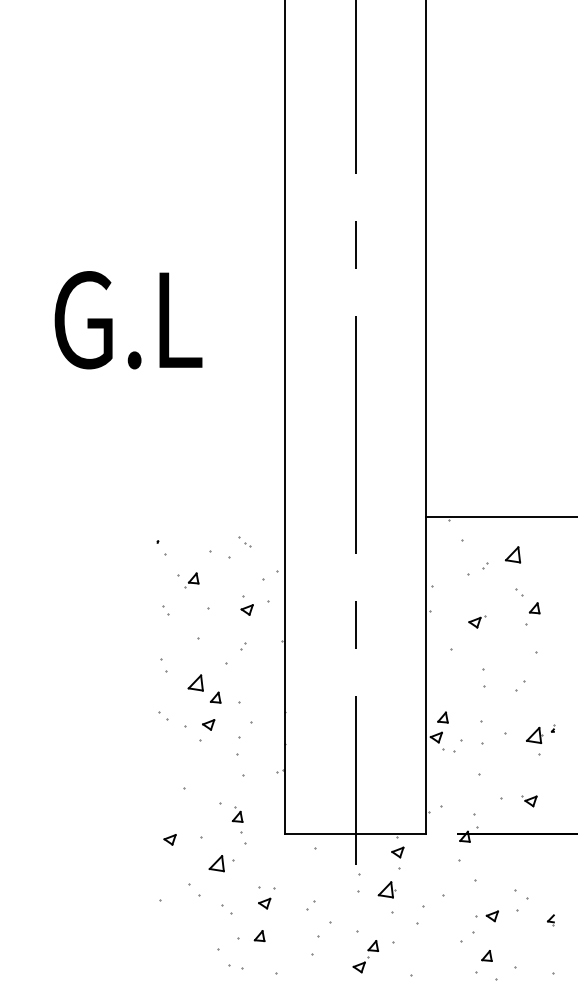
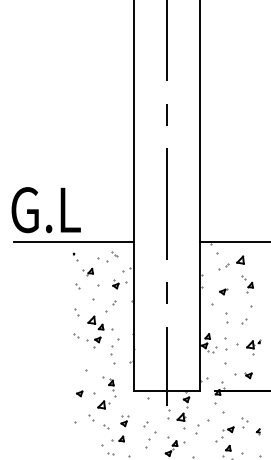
text: (126, 320) -> (45, 210), moved
line: (156, 517) -> (73, 242), added

